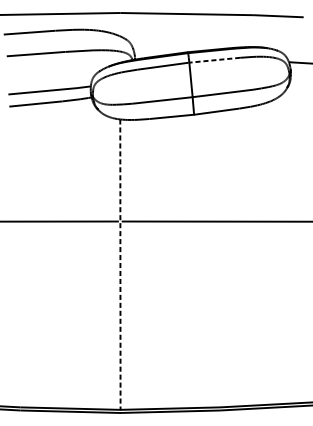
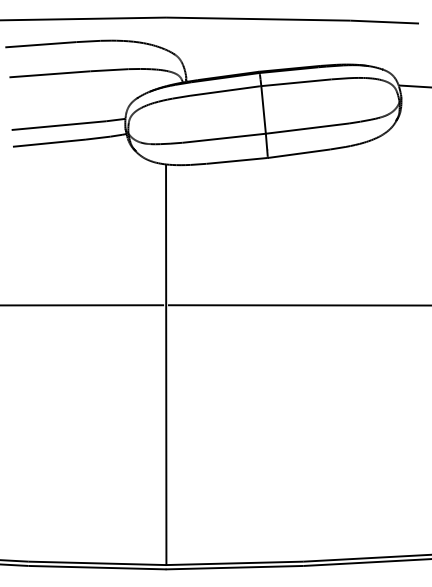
line: (214, 60) -> (295, 82), dashed -> solid
line: (120, 265) -> (166, 365), dashed -> solid

